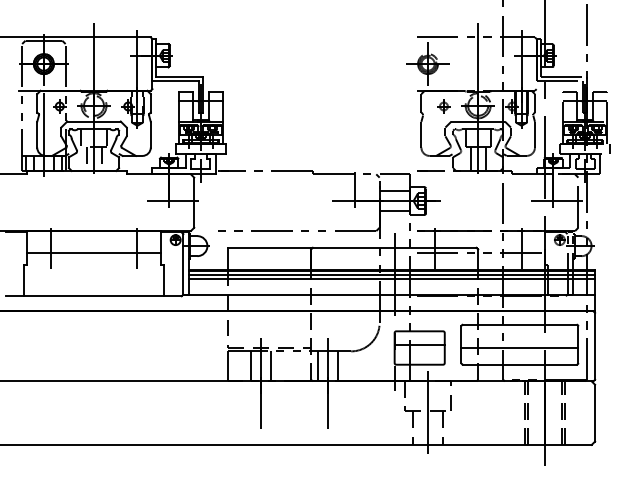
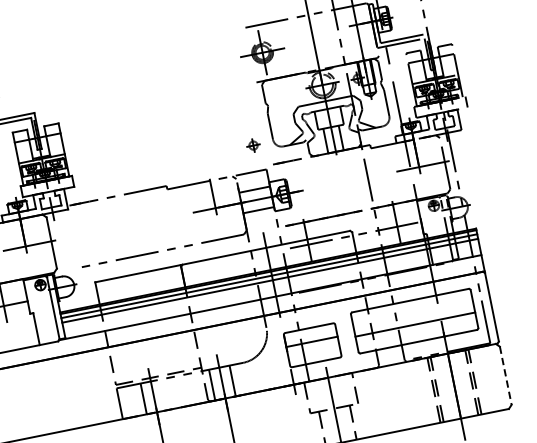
part: (443, 106) -> (253, 145), moved
line: (271, 366) -> (164, 394), removed
line: (595, 413) -> (506, 376), solid -> dashed

